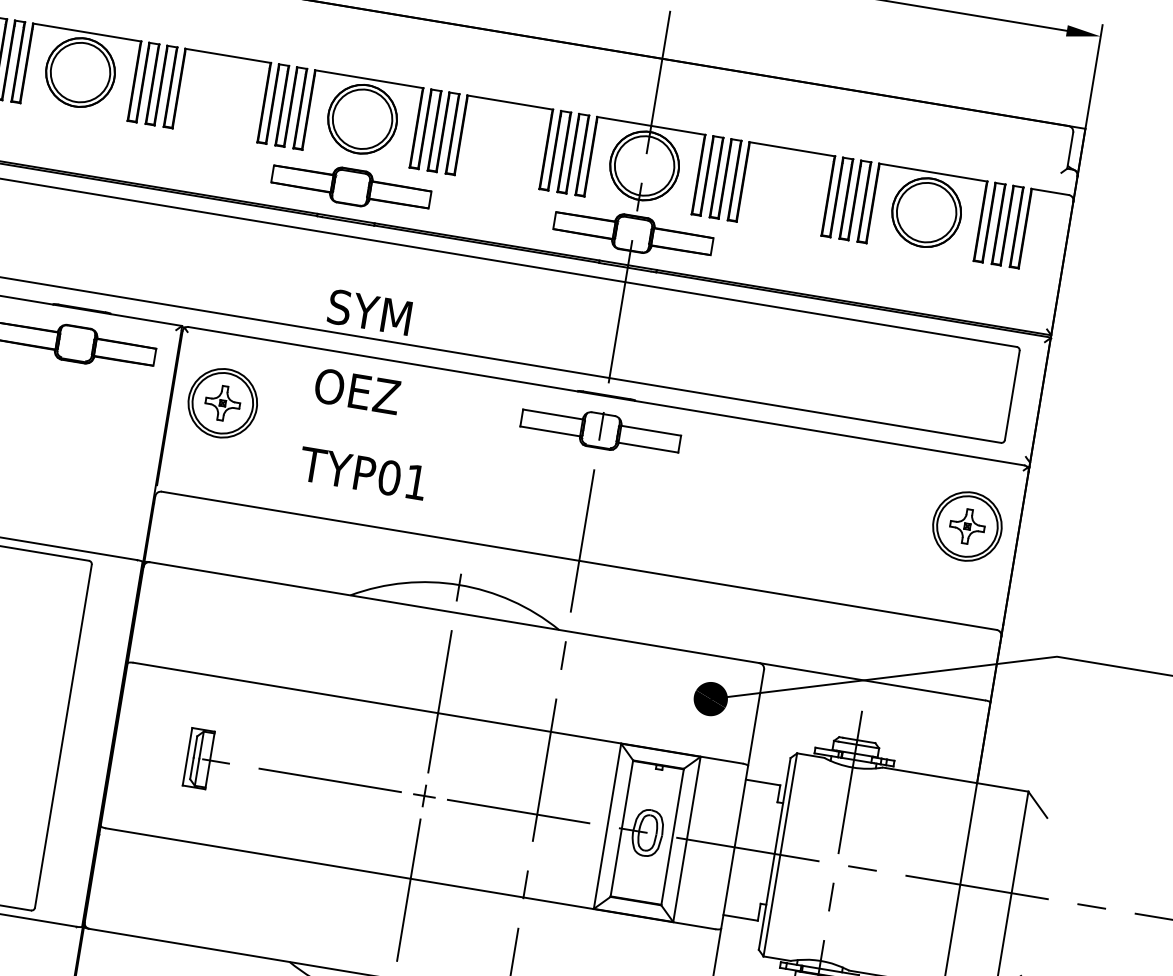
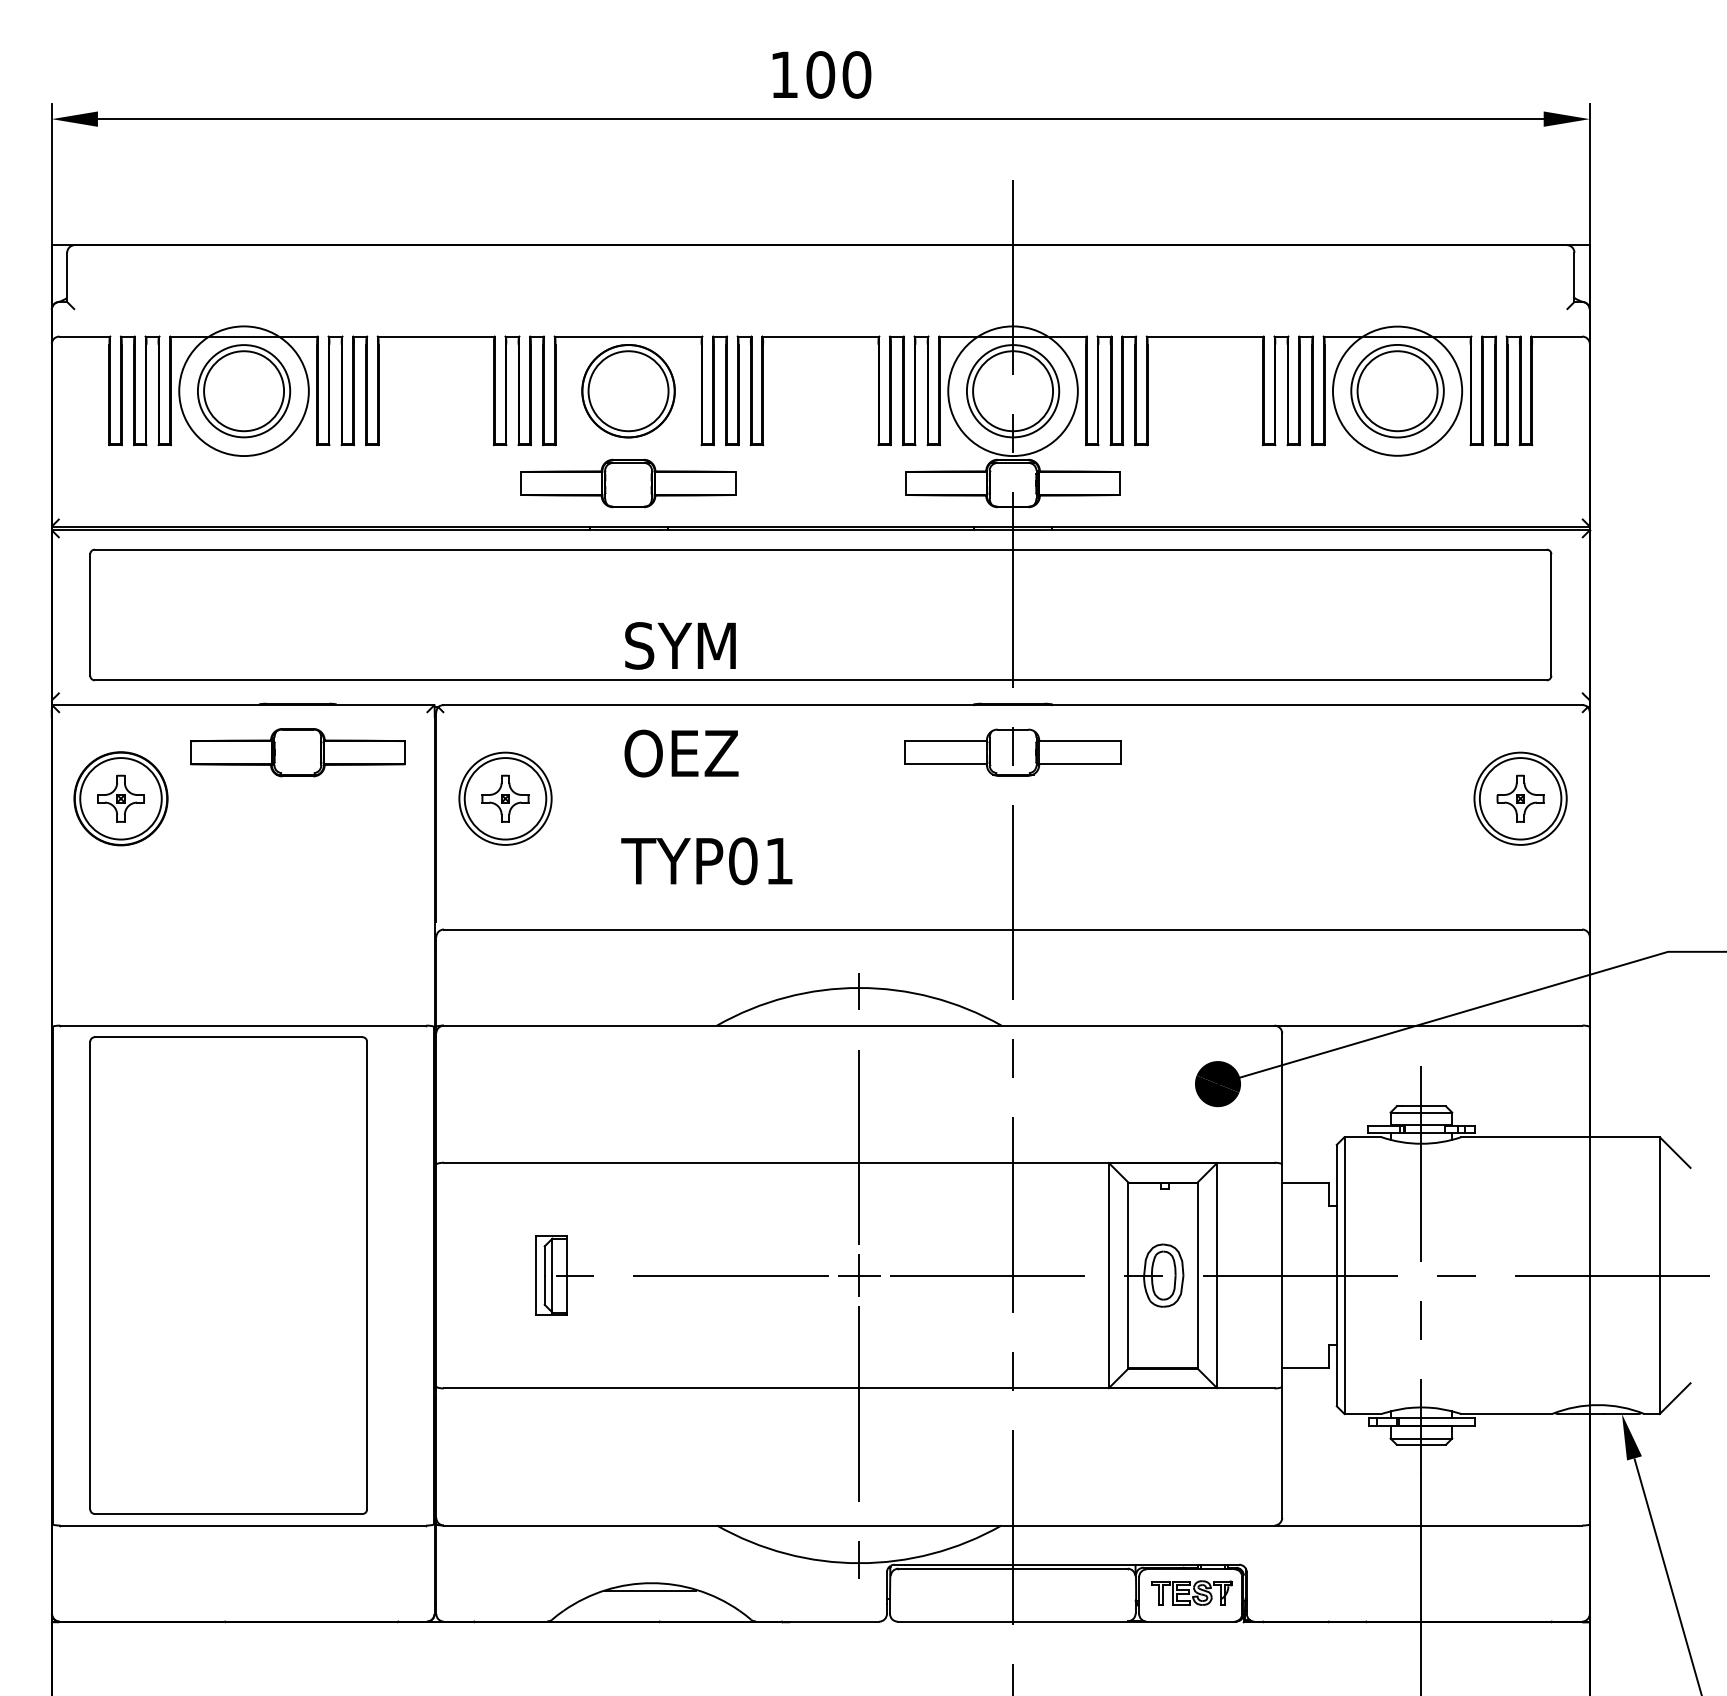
circle: (80, 71) -> (243, 390), size x1.4
circle: (644, 165) -> (1012, 390), size x1.4
circle: (926, 212) -> (1397, 391), size x1.4
part: (424, 795) -> (859, 1275), size x1.4

